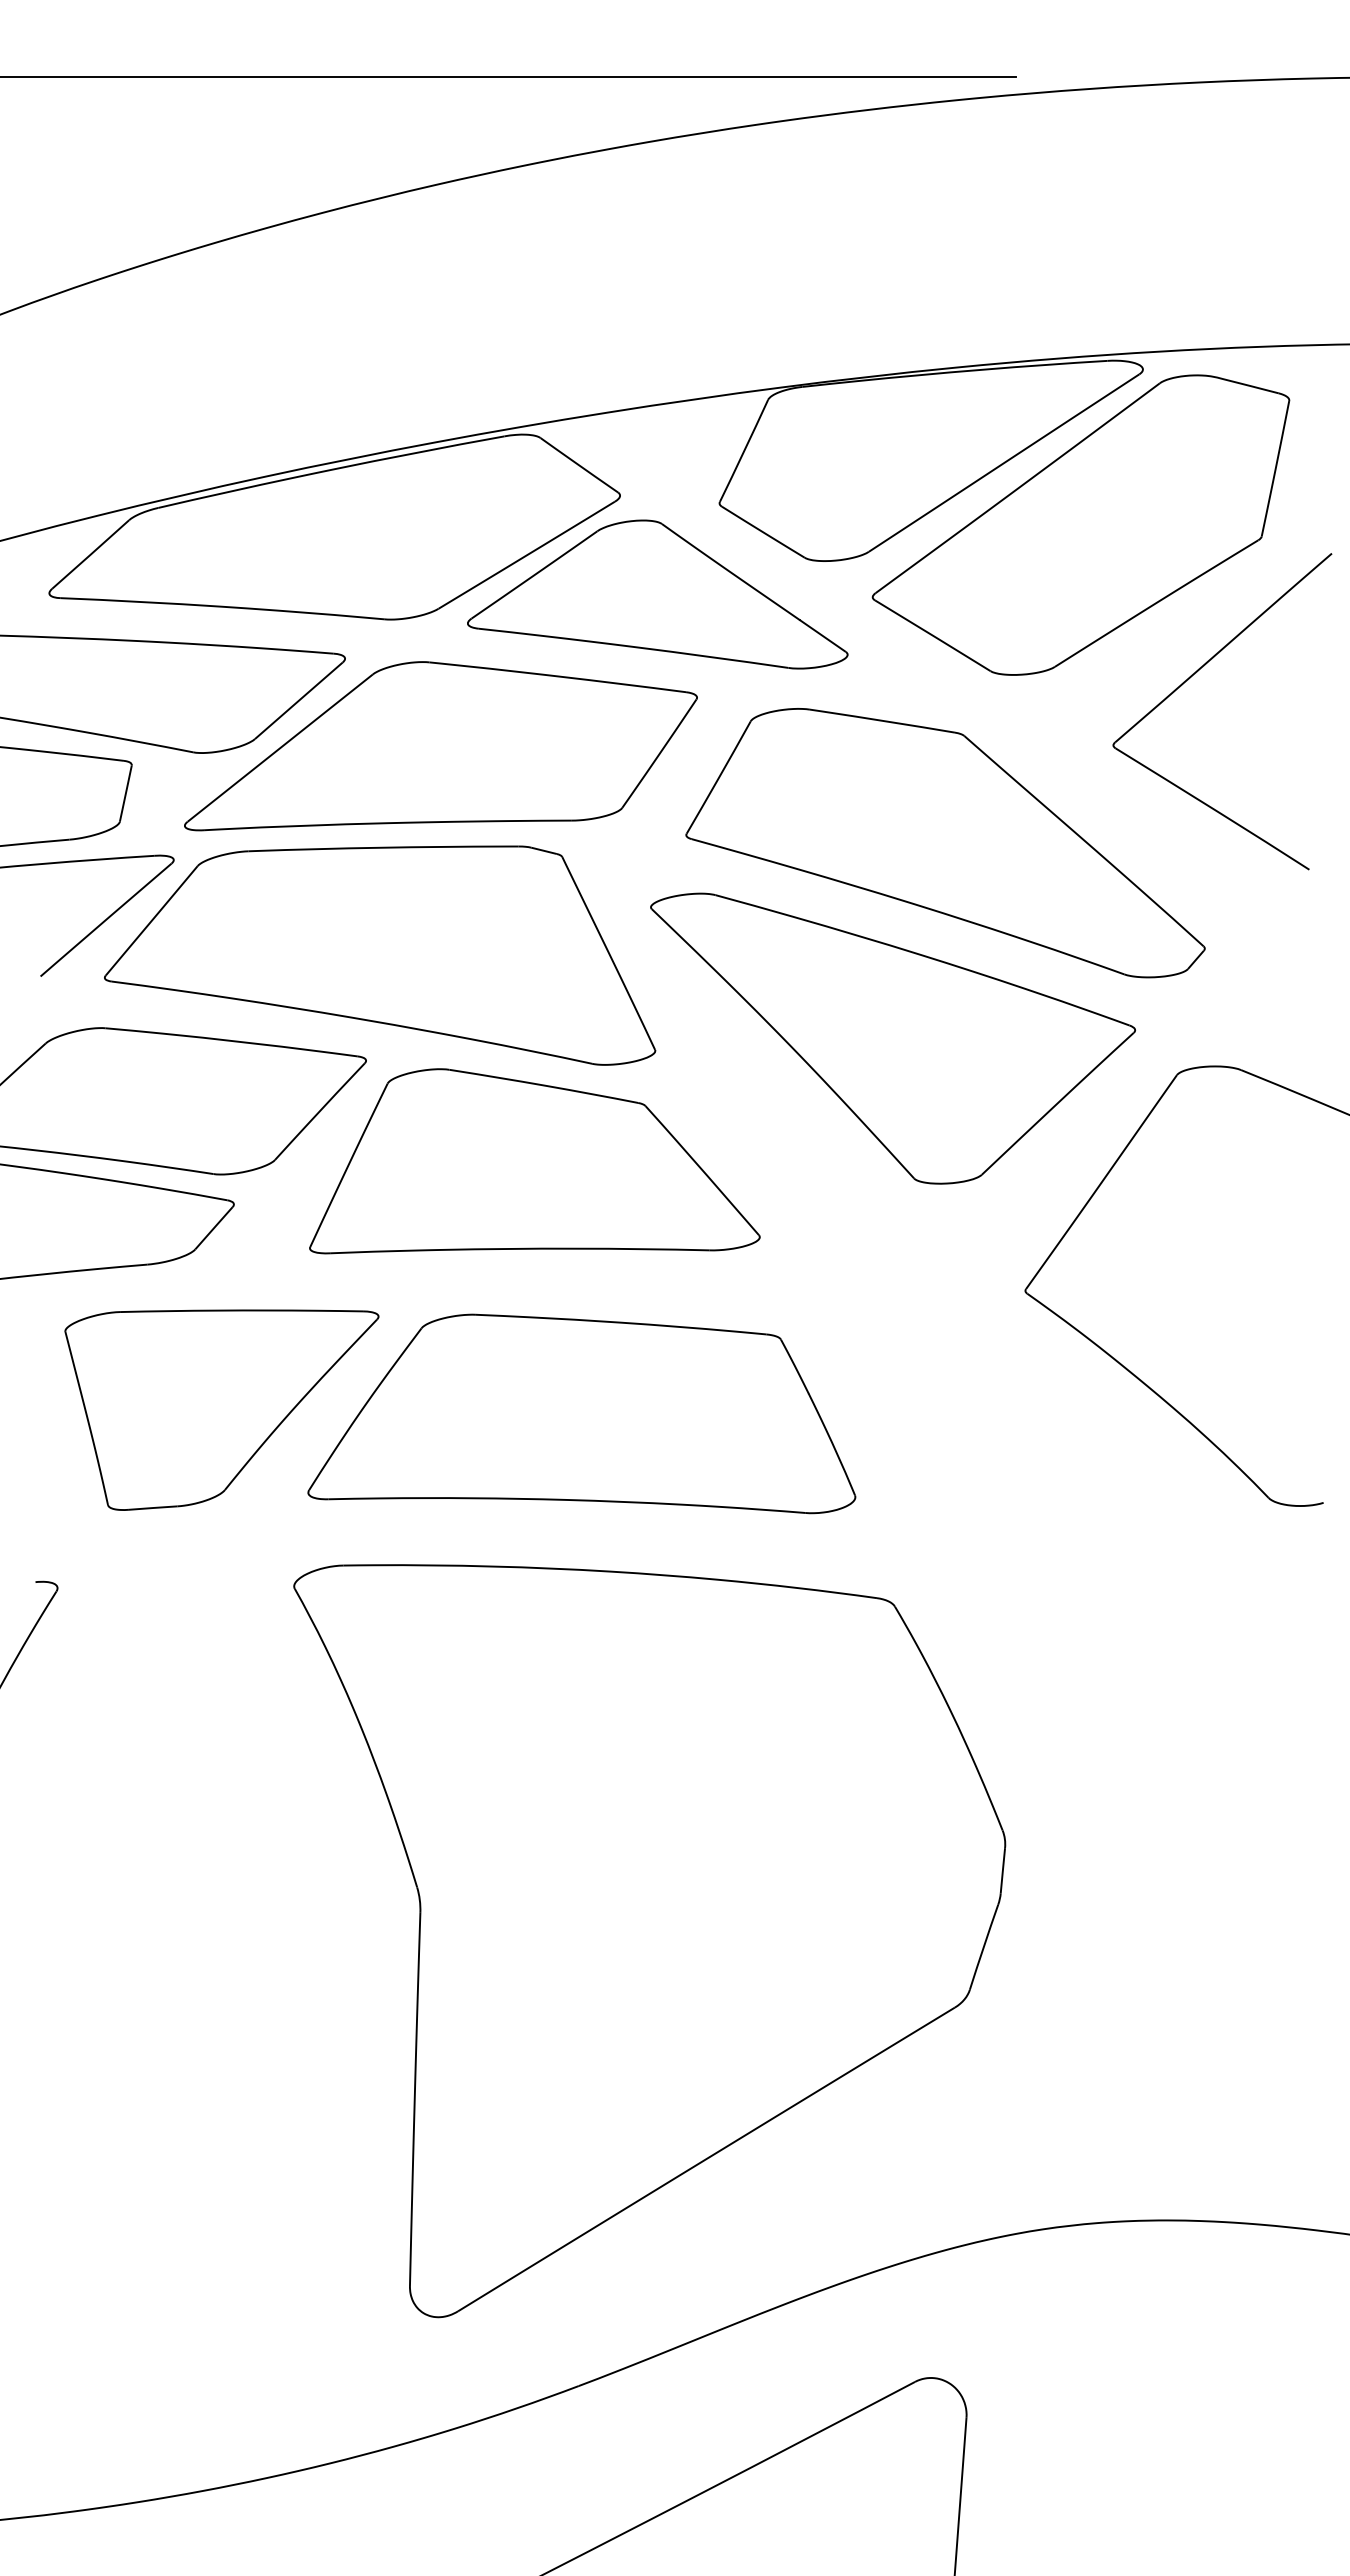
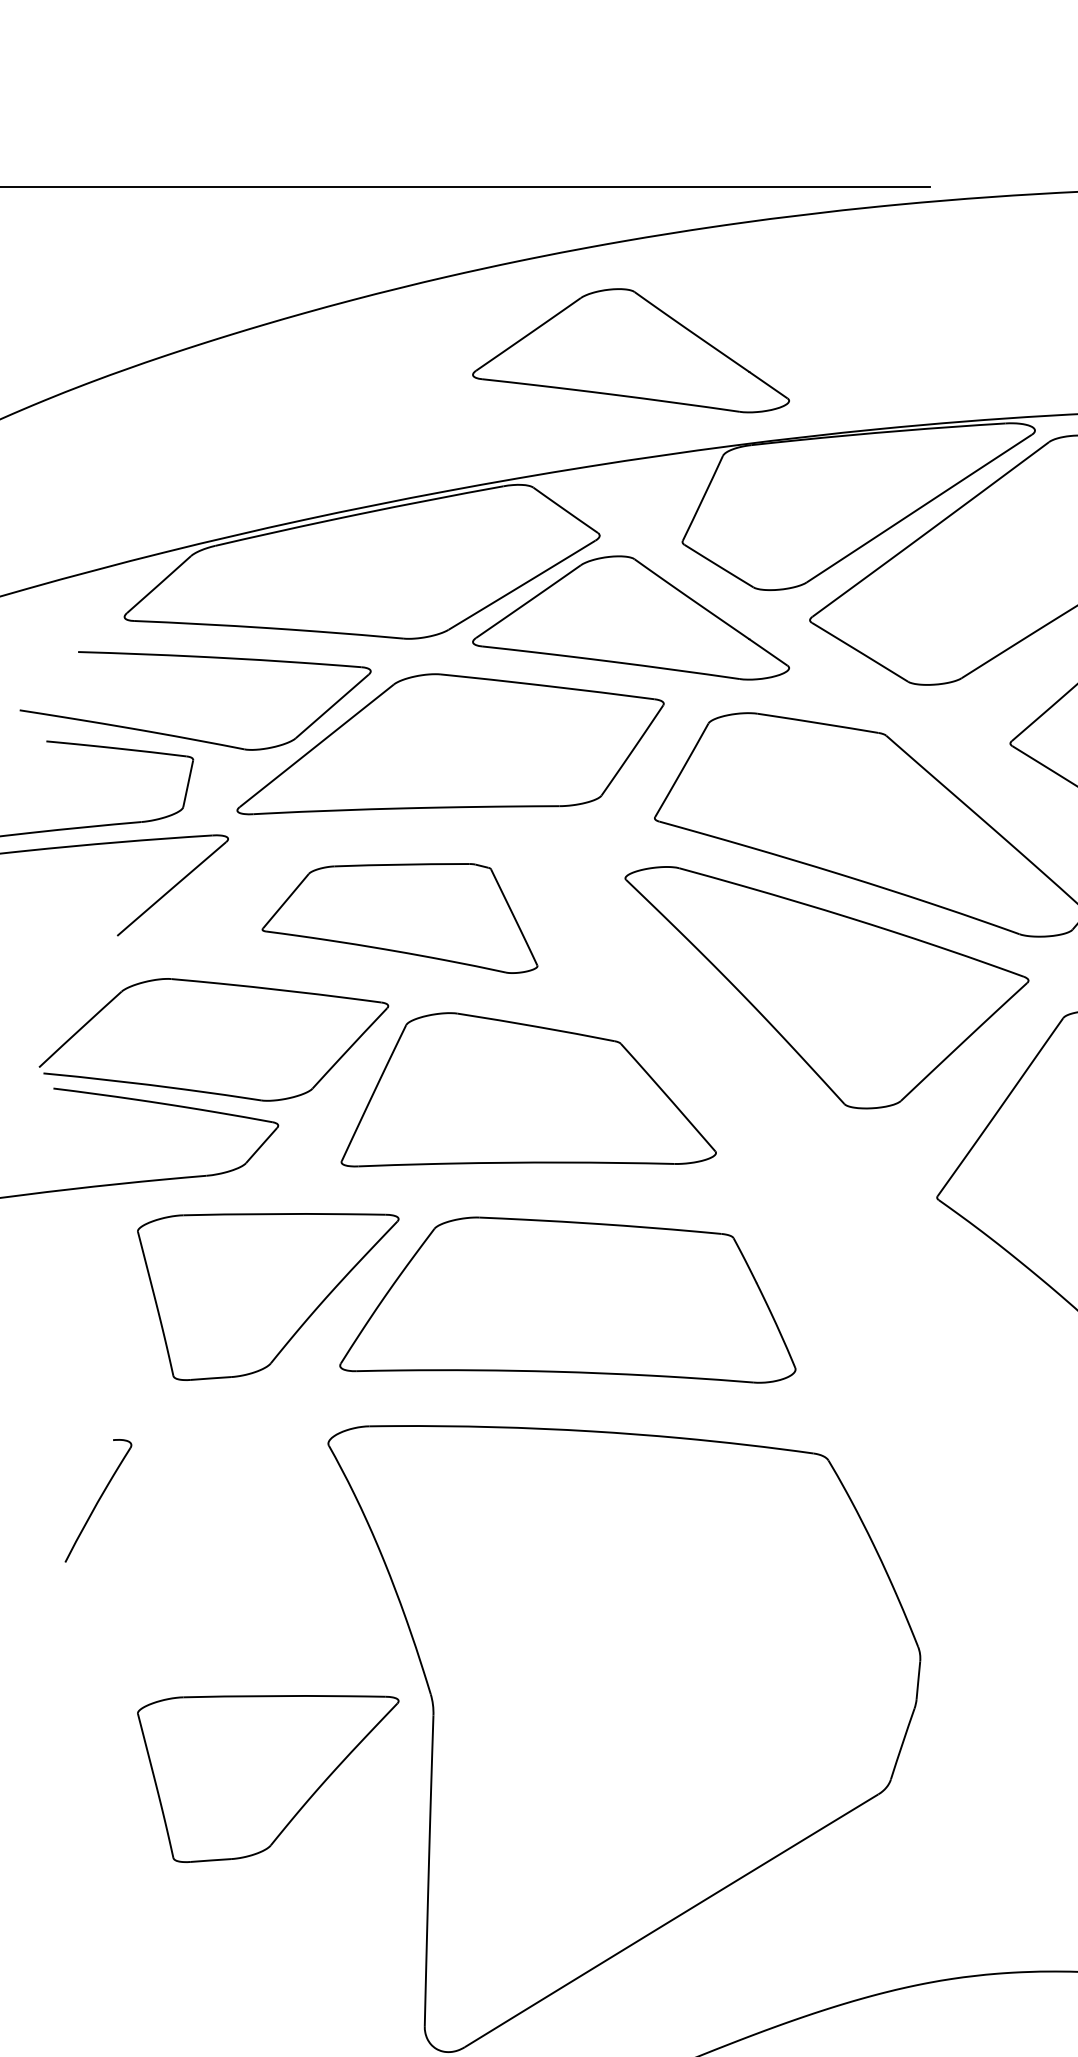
part: (657, 273) -> (630, 350), added
part: (380, 955) -> (400, 918), size x0.6
part: (221, 1988) -> (267, 1778), added

